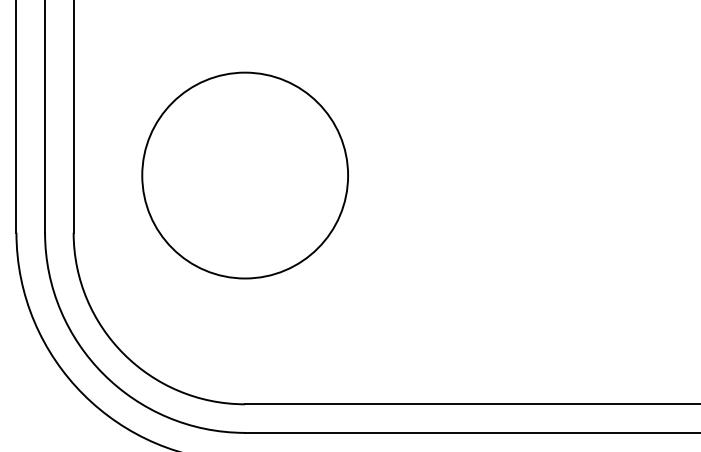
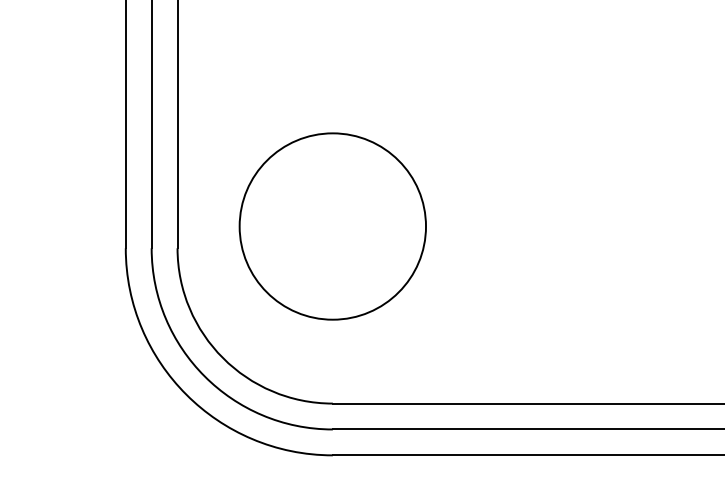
circle: (244, 175) -> (332, 226), moved

